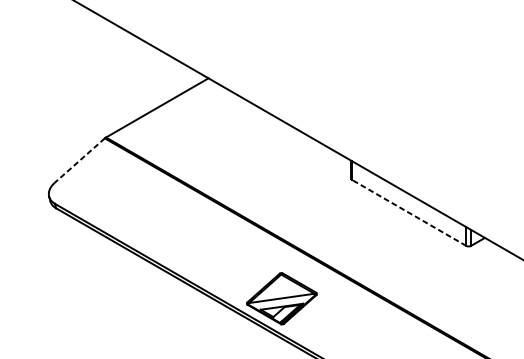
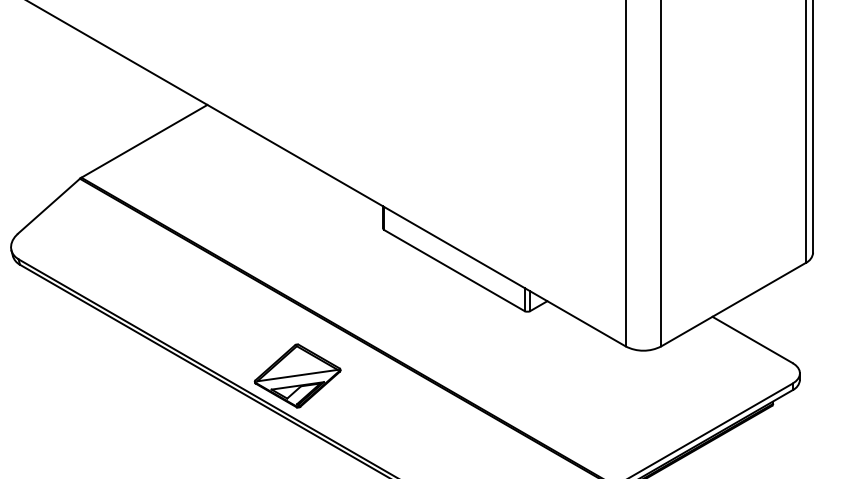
line: (79, 160) -> (48, 206), dashed -> solid
line: (409, 212) -> (454, 270), dashed -> solid

